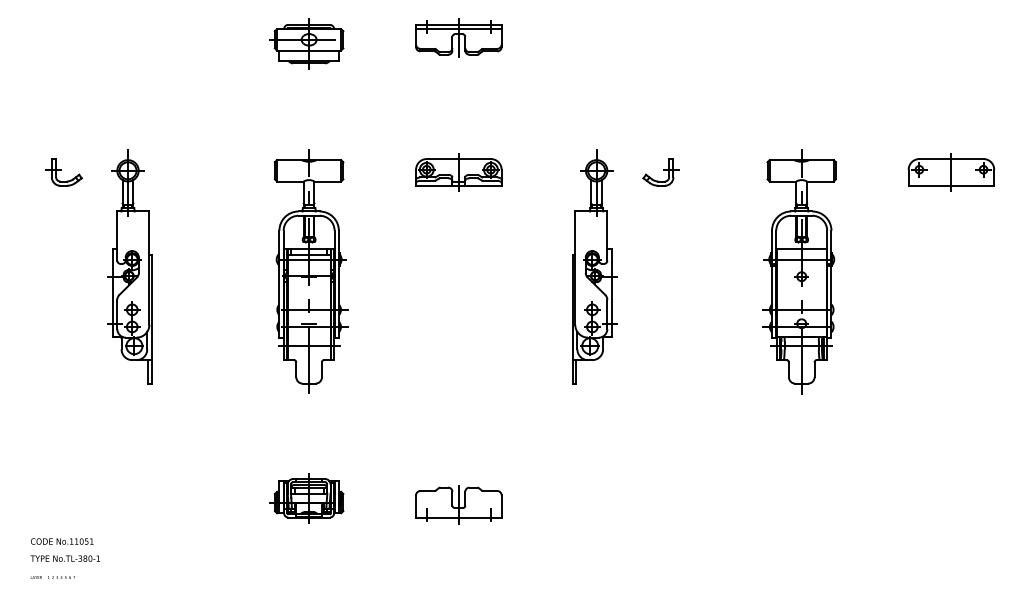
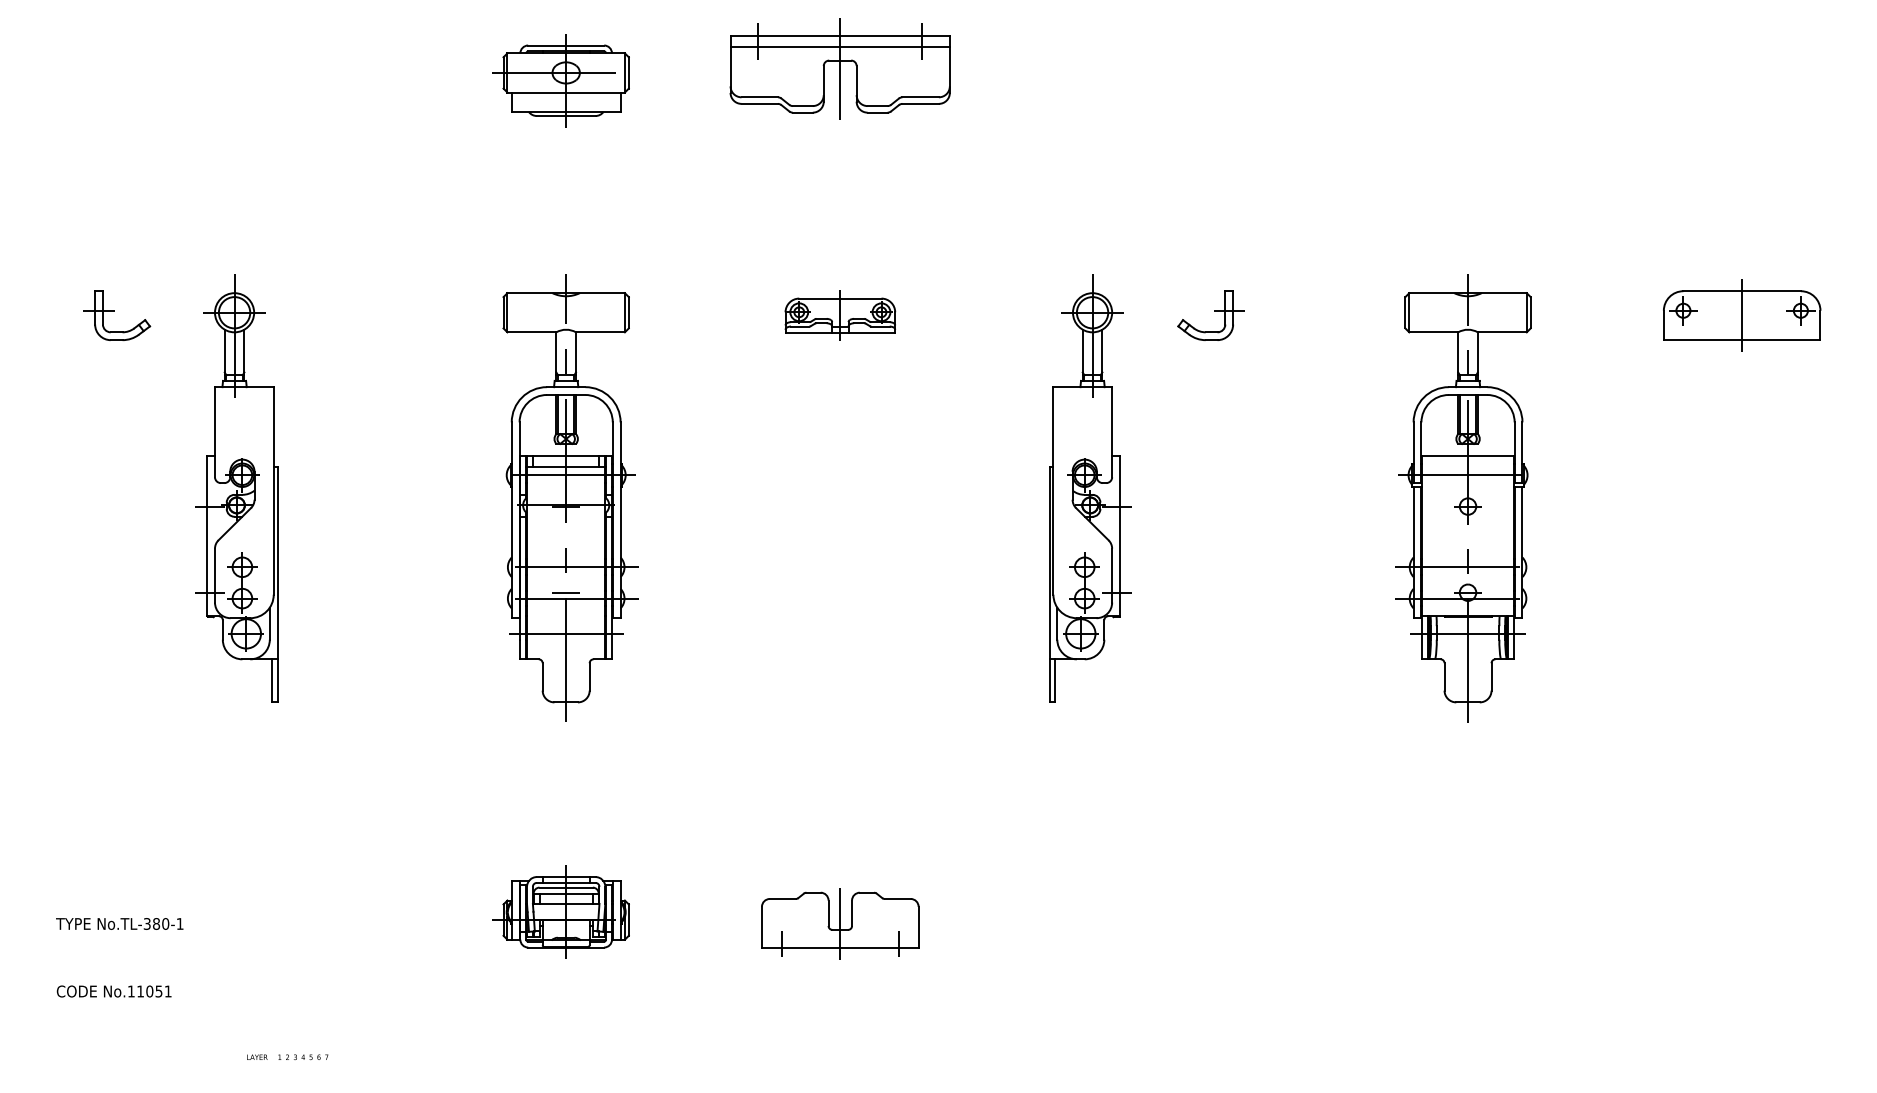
part: (458, 37) -> (839, 68), size x1.4
part: (458, 172) -> (839, 315), size x0.7
text: (64, 558) -> (118, 923), moved
text: (52, 577) -> (286, 1057), moved

